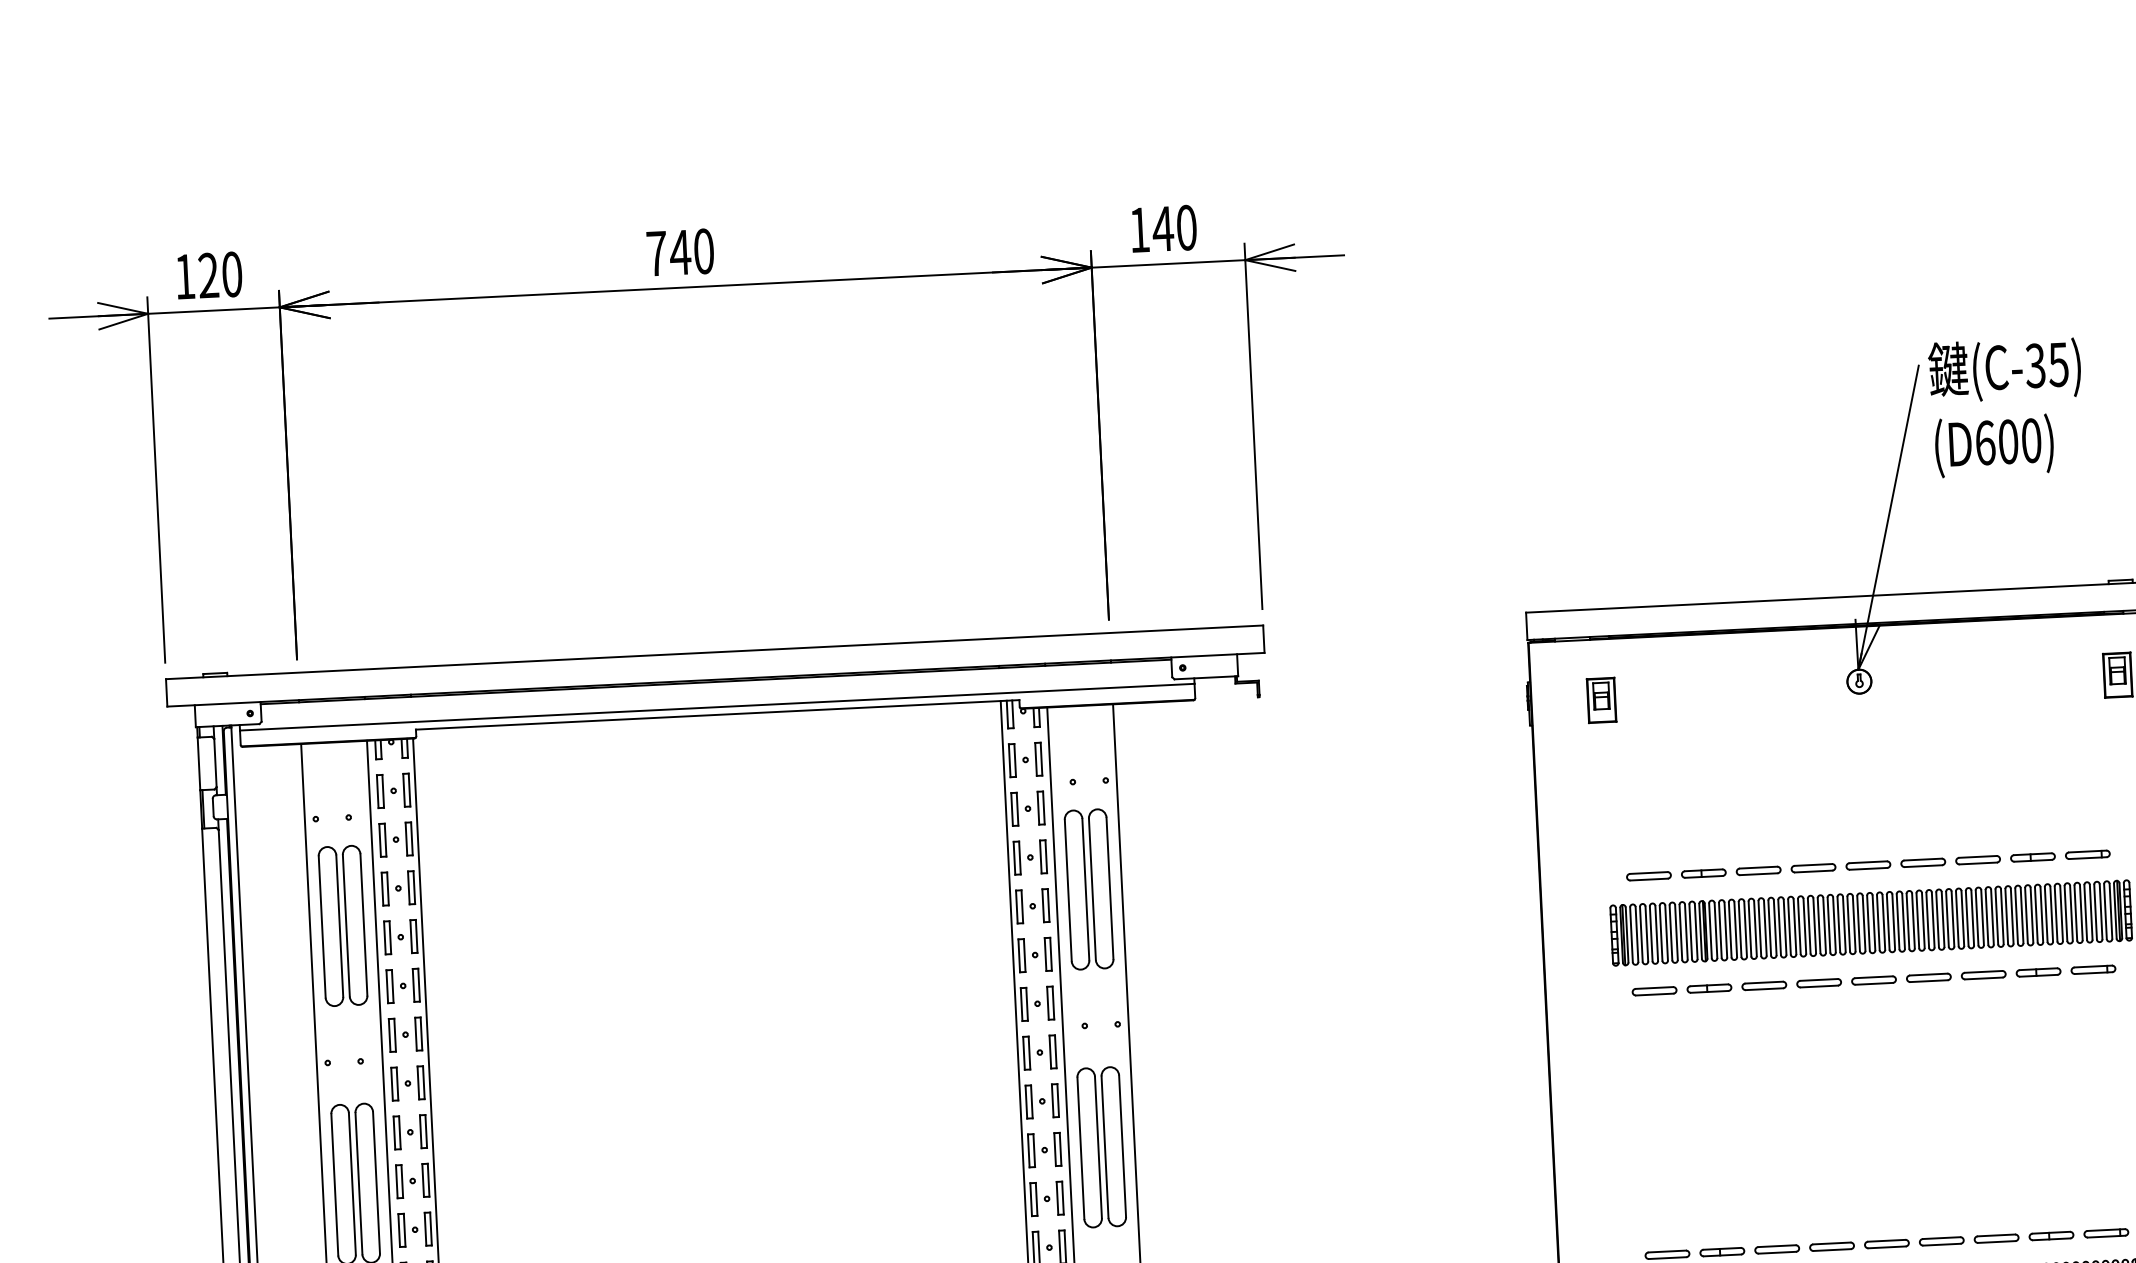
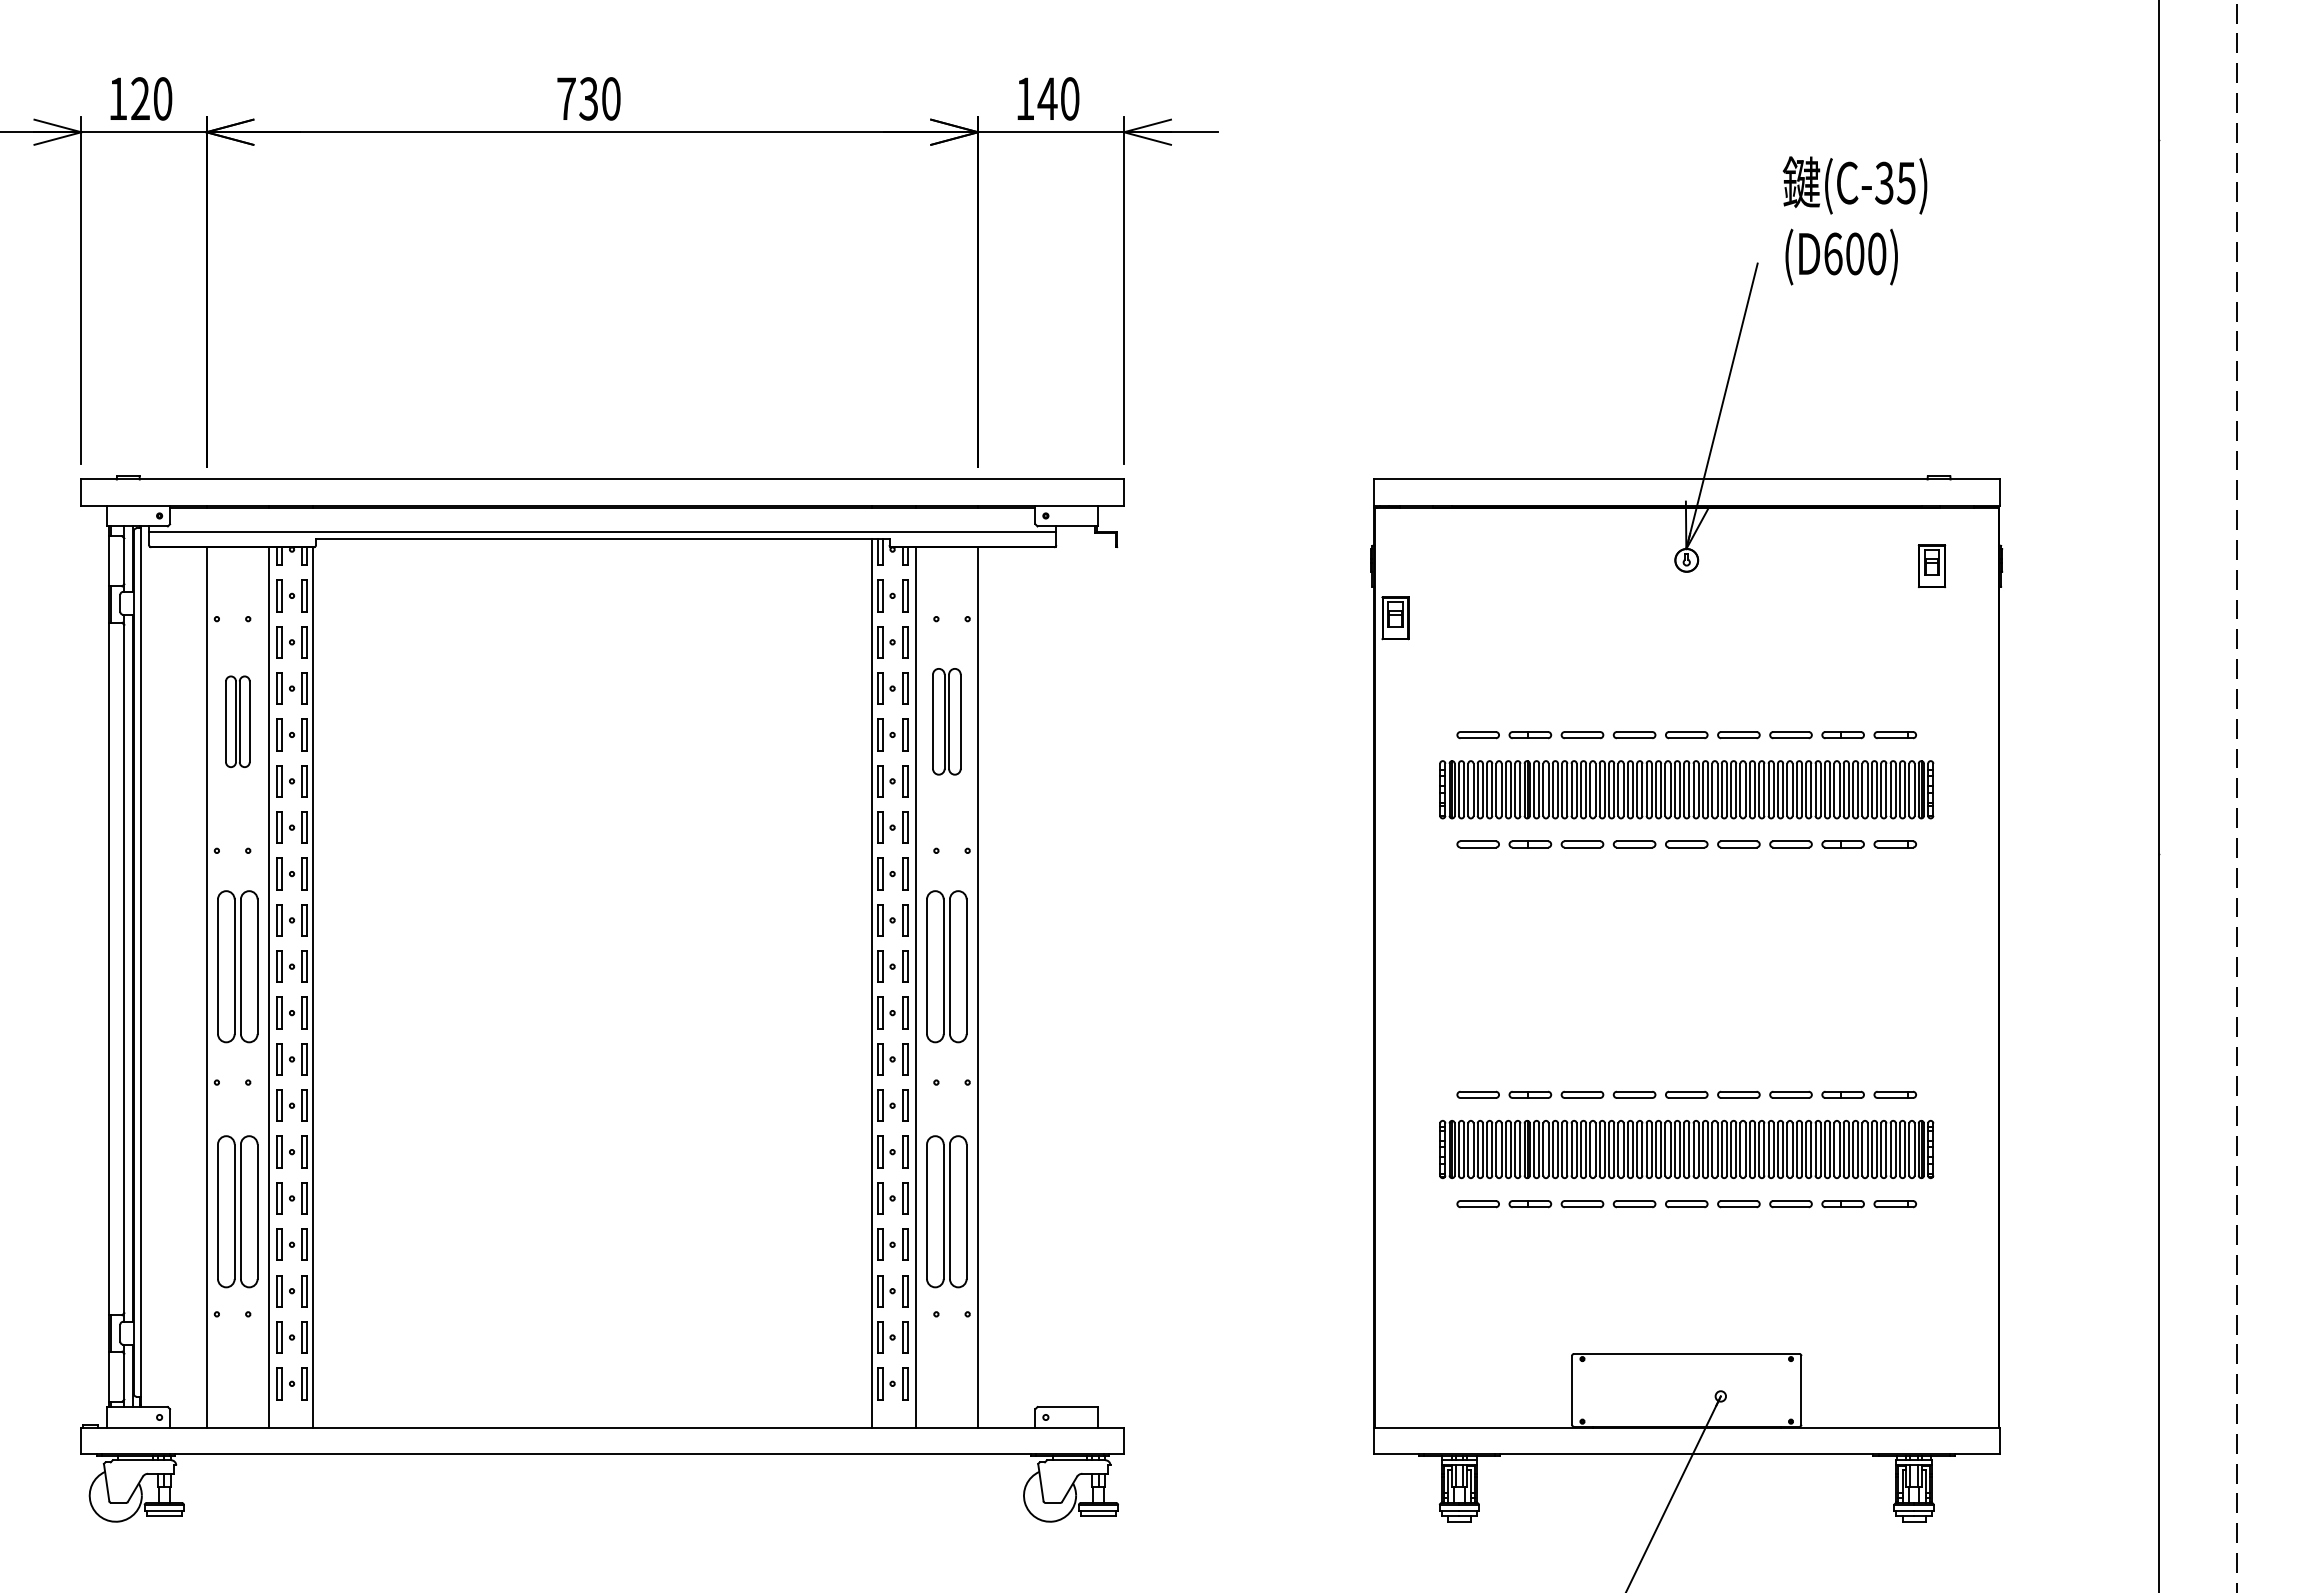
text: (680, 252) -> (588, 98), 740 -> 730
text: (2006, 406) -> (1854, 220), moved
part: (1601, 700) -> (1395, 618), moved
part: (1088, 889) -> (946, 721), size x0.7
part: (342, 925) -> (237, 721), size x0.6

